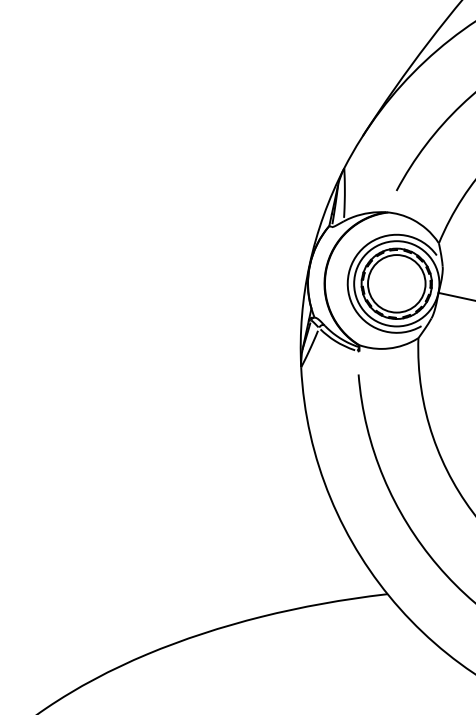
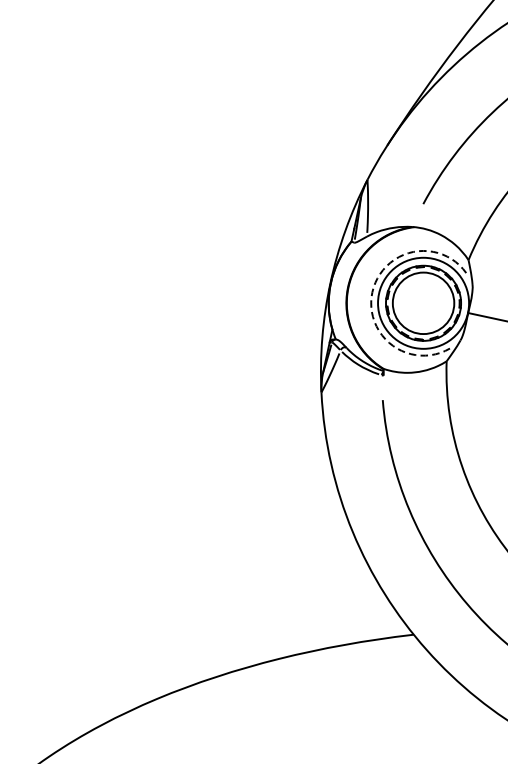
arc: (348, 273) -> (371, 292), solid -> dashed

